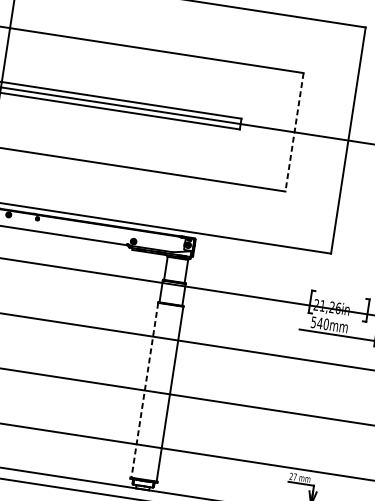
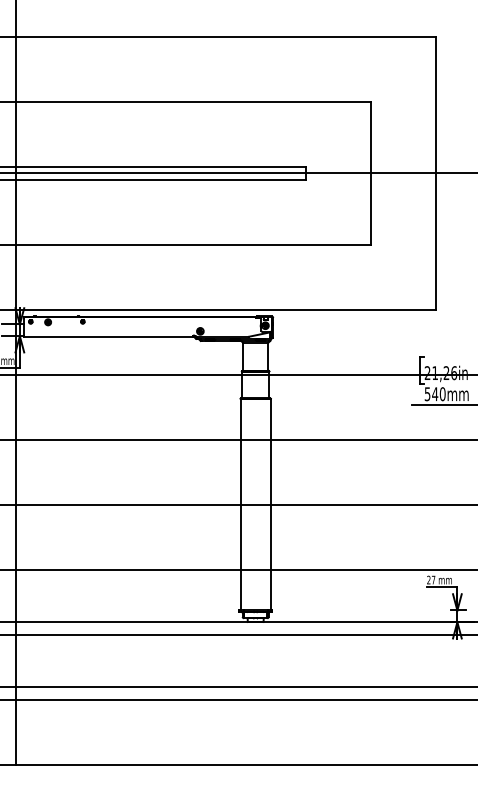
line: (294, 132) -> (370, 173), dashed -> solid
line: (144, 390) -> (240, 504), dashed -> solid

